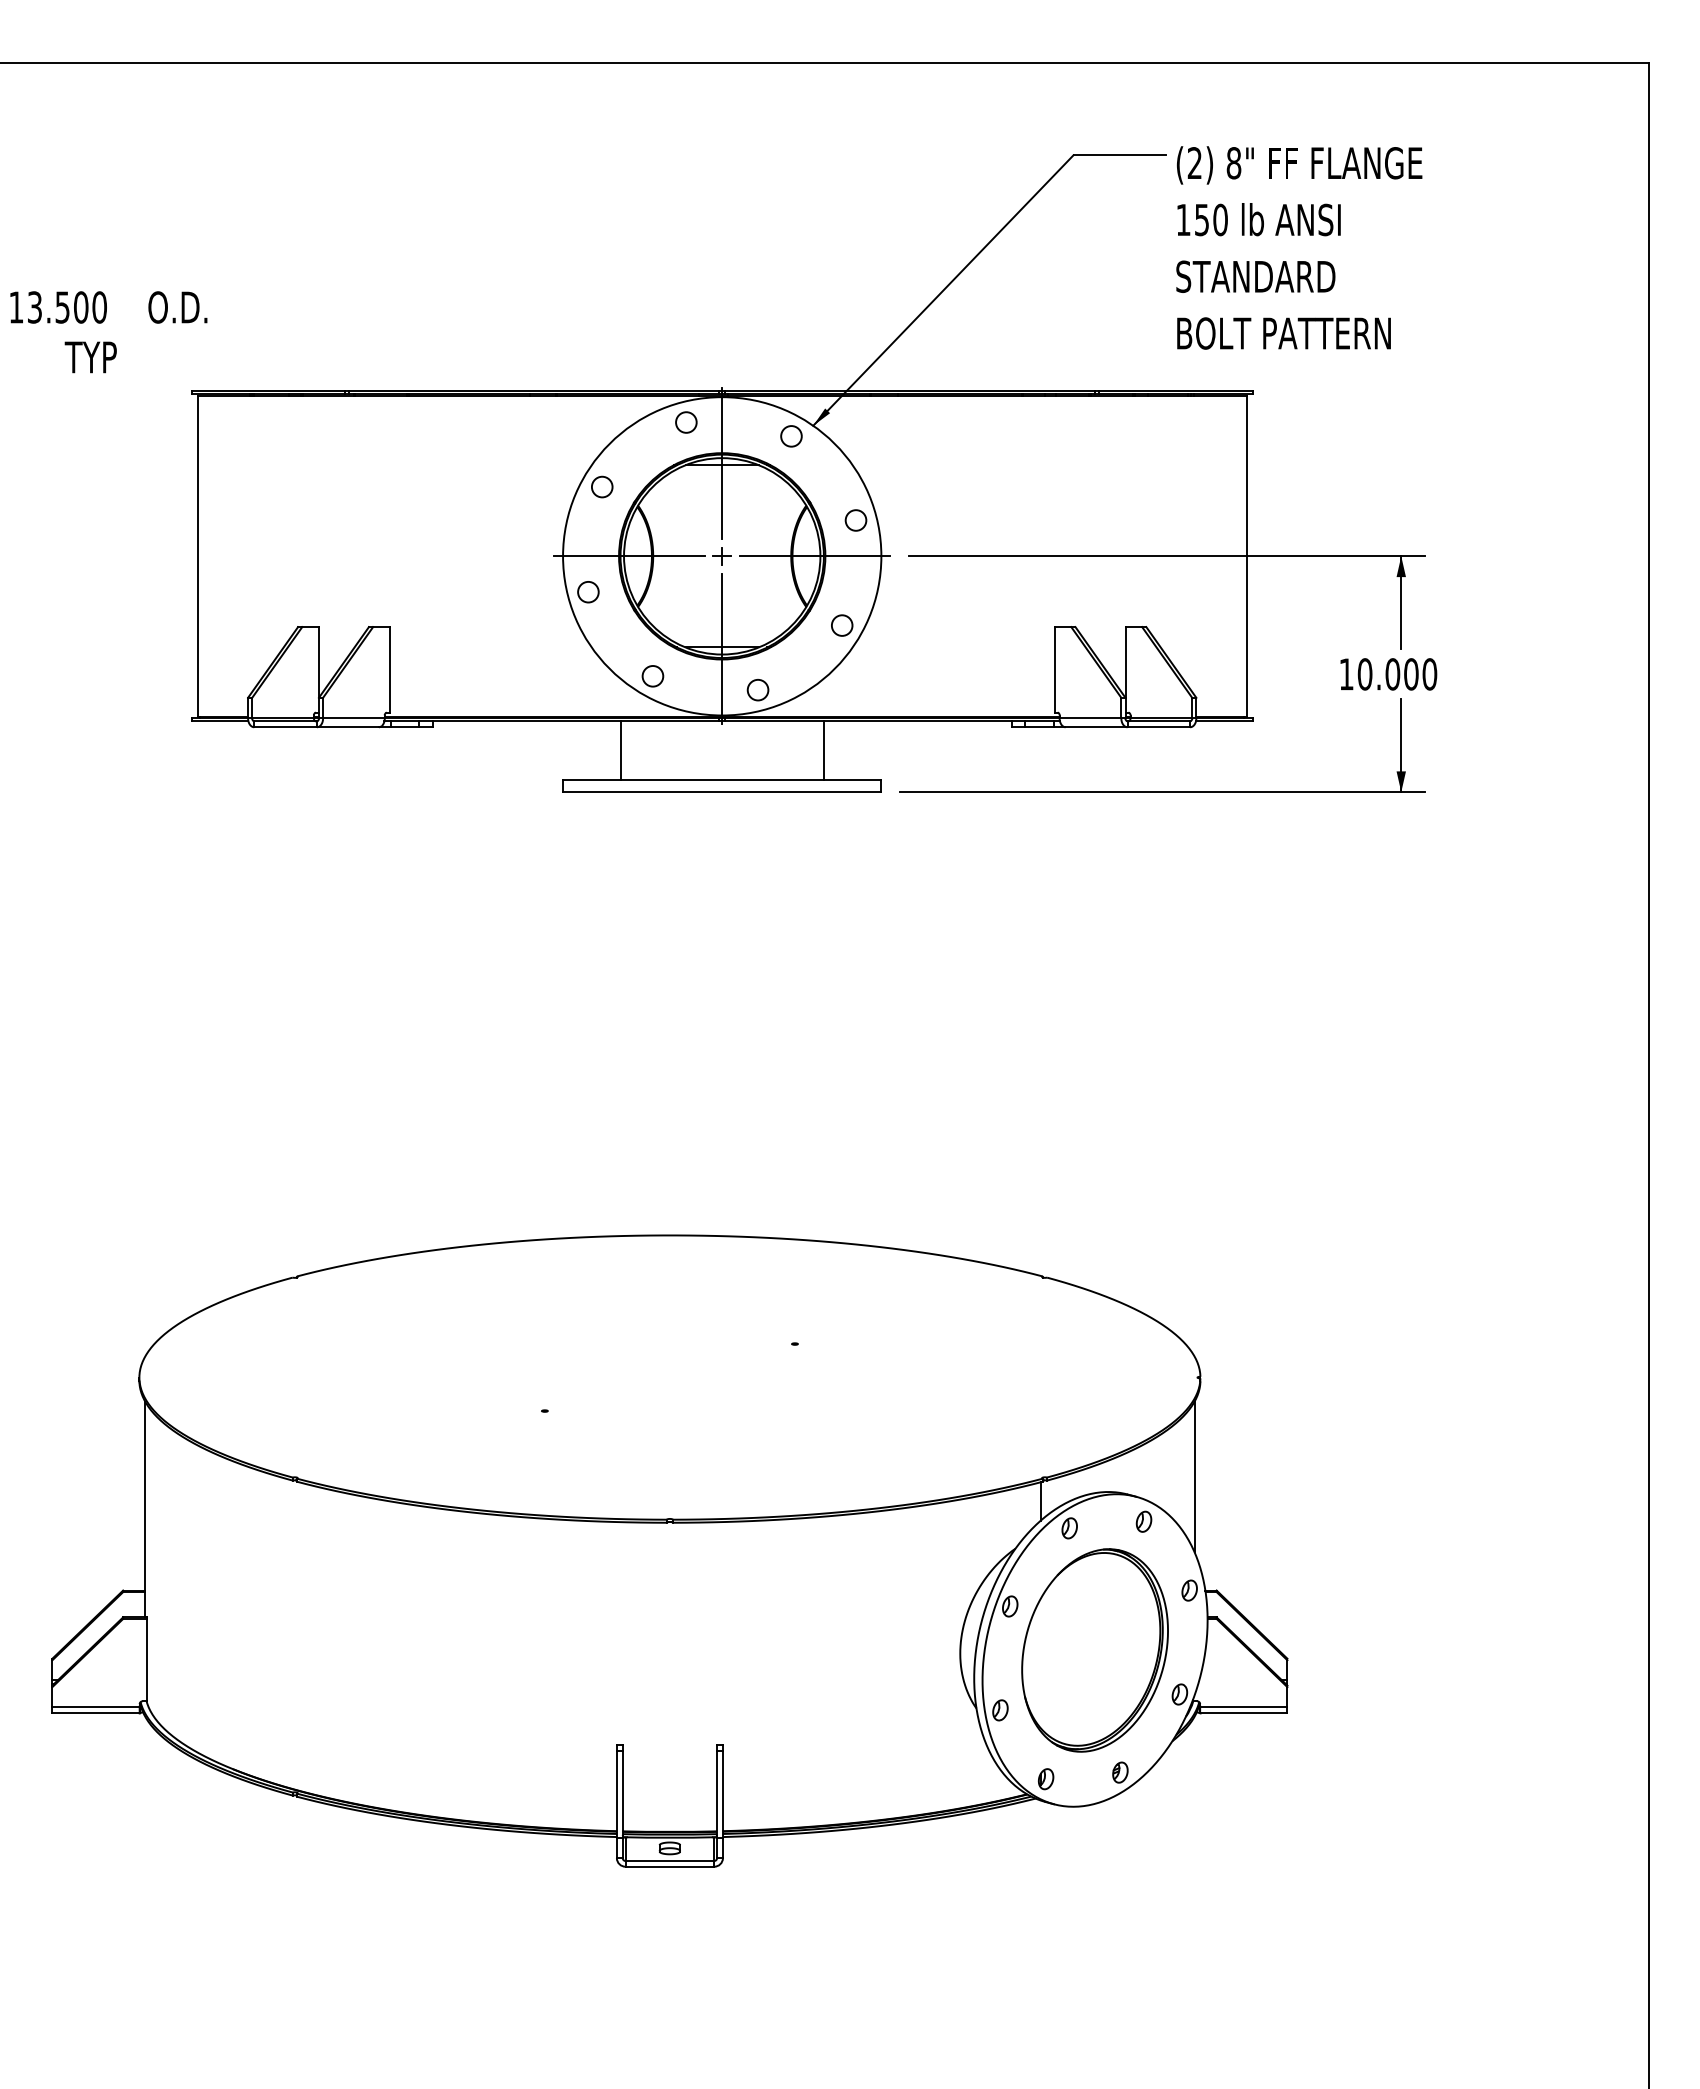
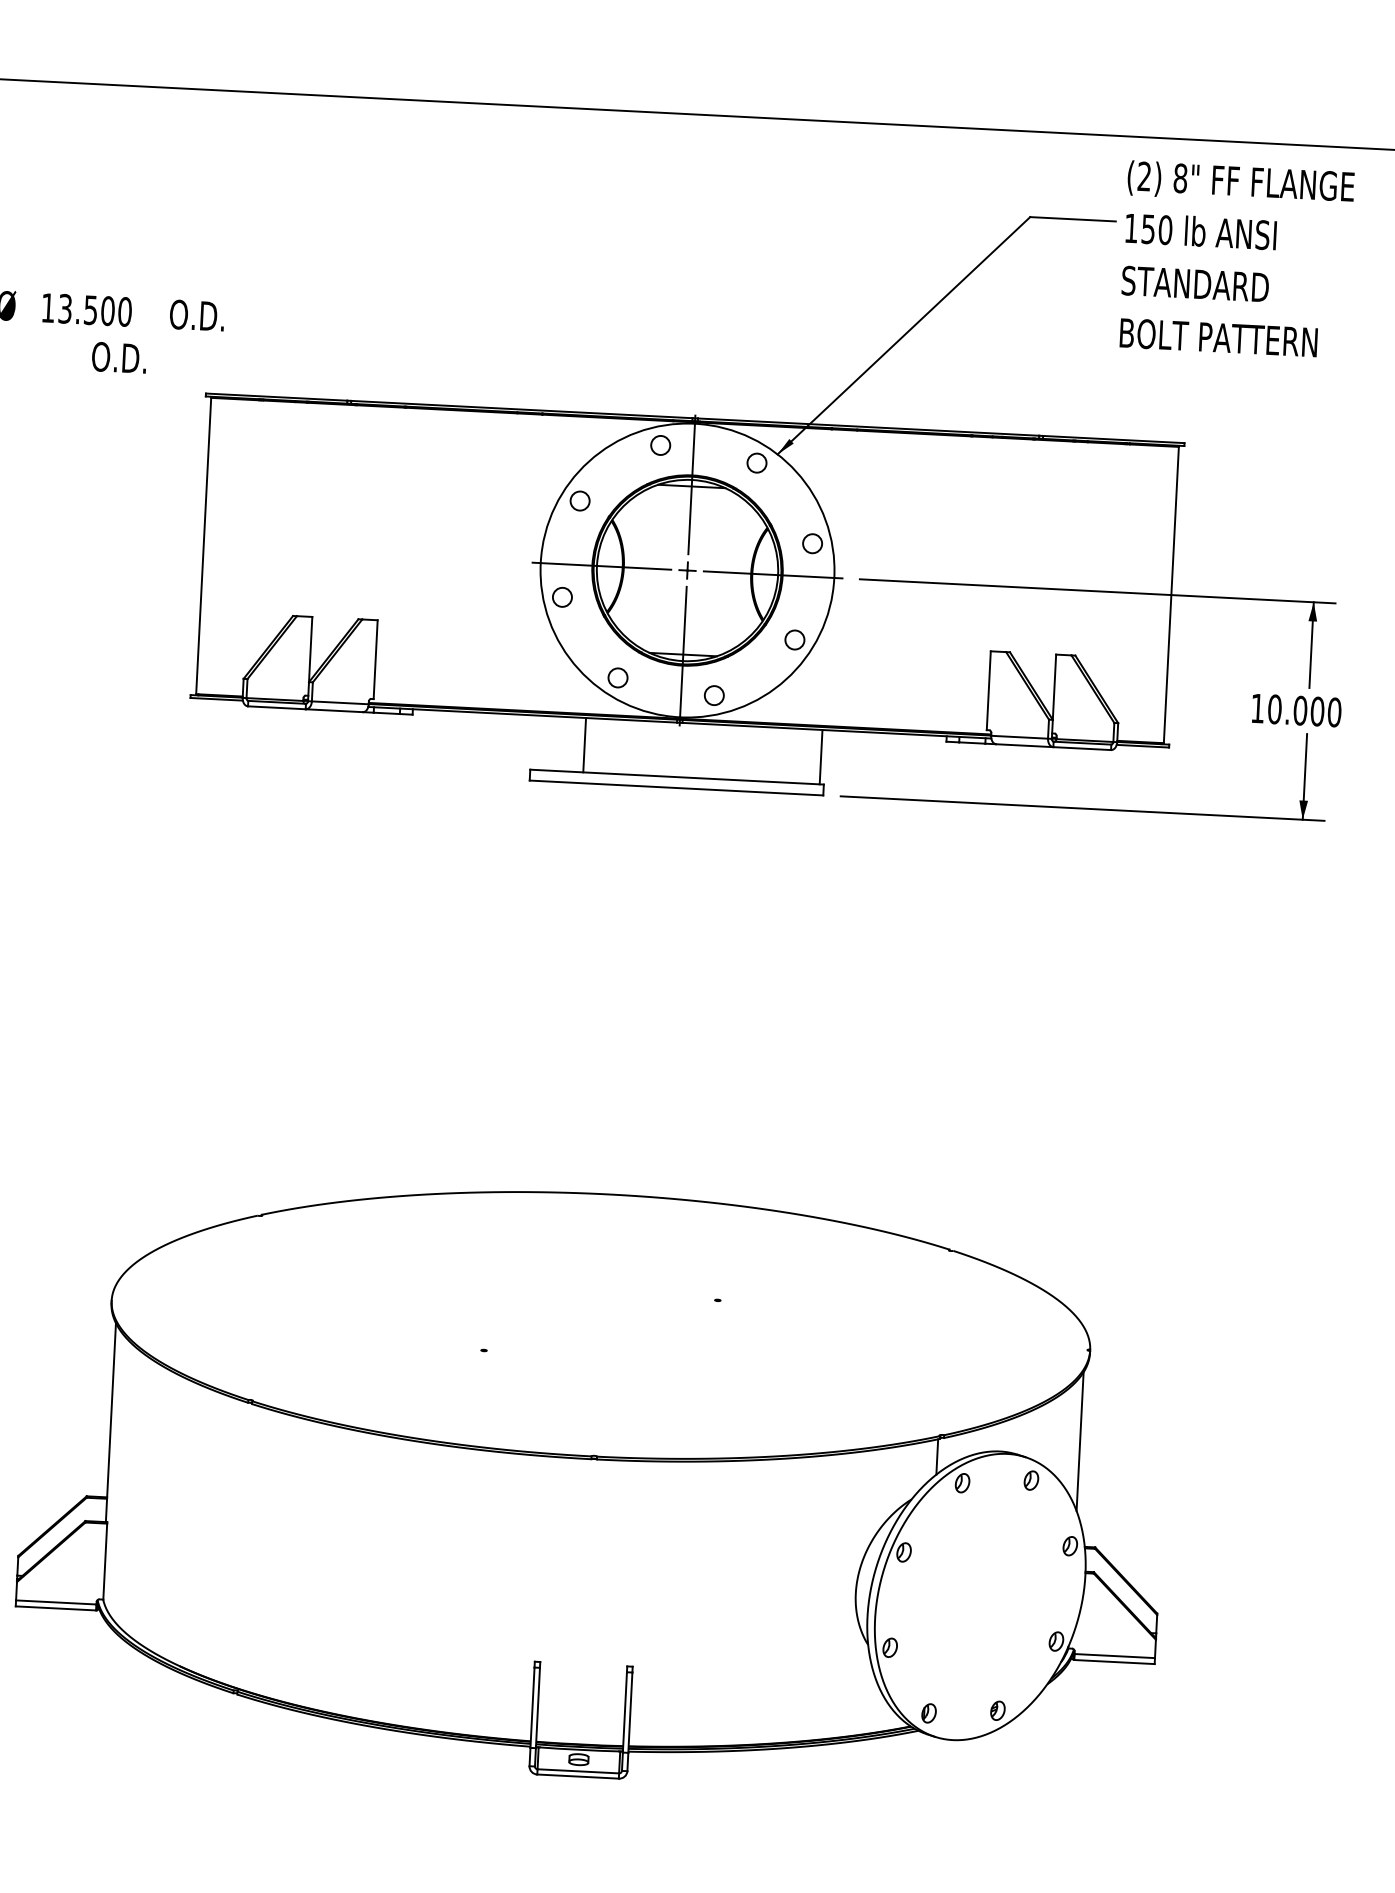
text: (1299, 247) -> (1237, 259), moved
text: (94, 357) -> (117, 357), TYP -> O.D.
line: (823, 750) -> (820, 756), moved
part: (1094, 1650) -> (979, 1596), removed

